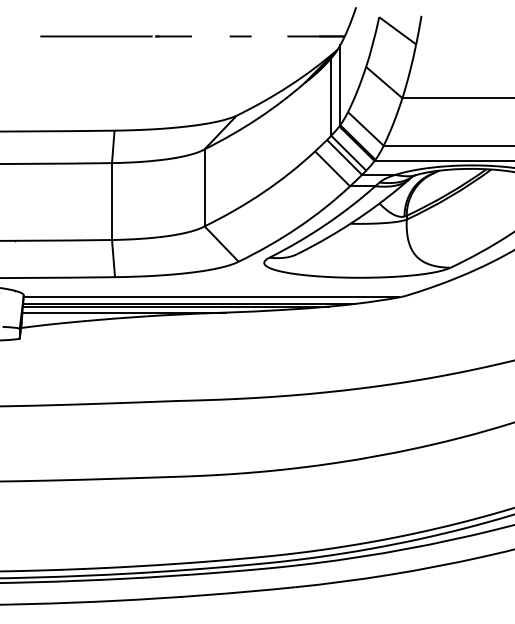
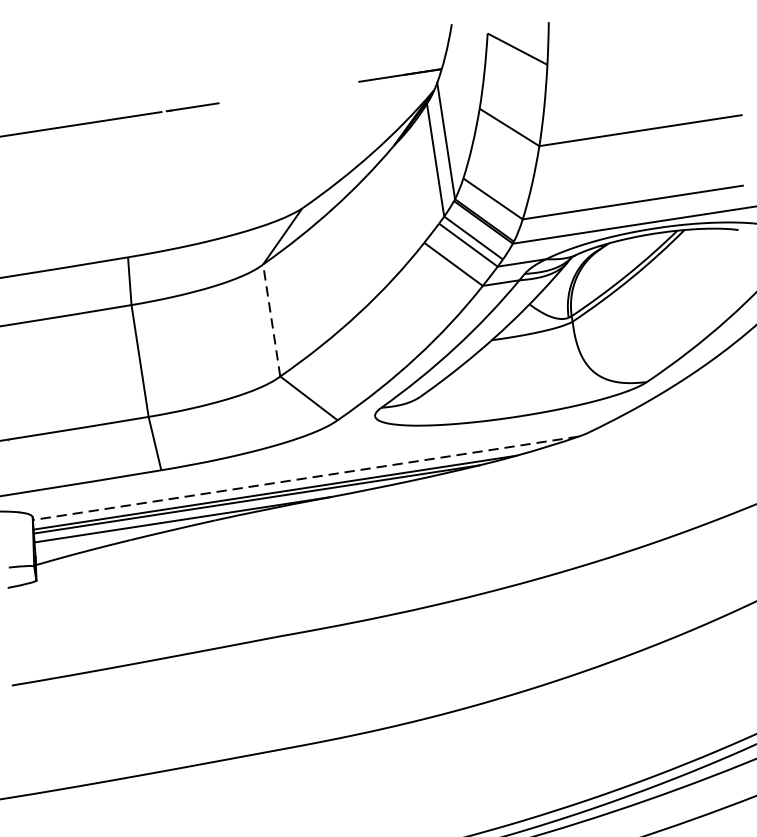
line: (240, 36) -> (290, 92), removed
line: (204, 187) -> (271, 319), solid -> dashed
line: (211, 297) -> (306, 478), solid -> dashed

